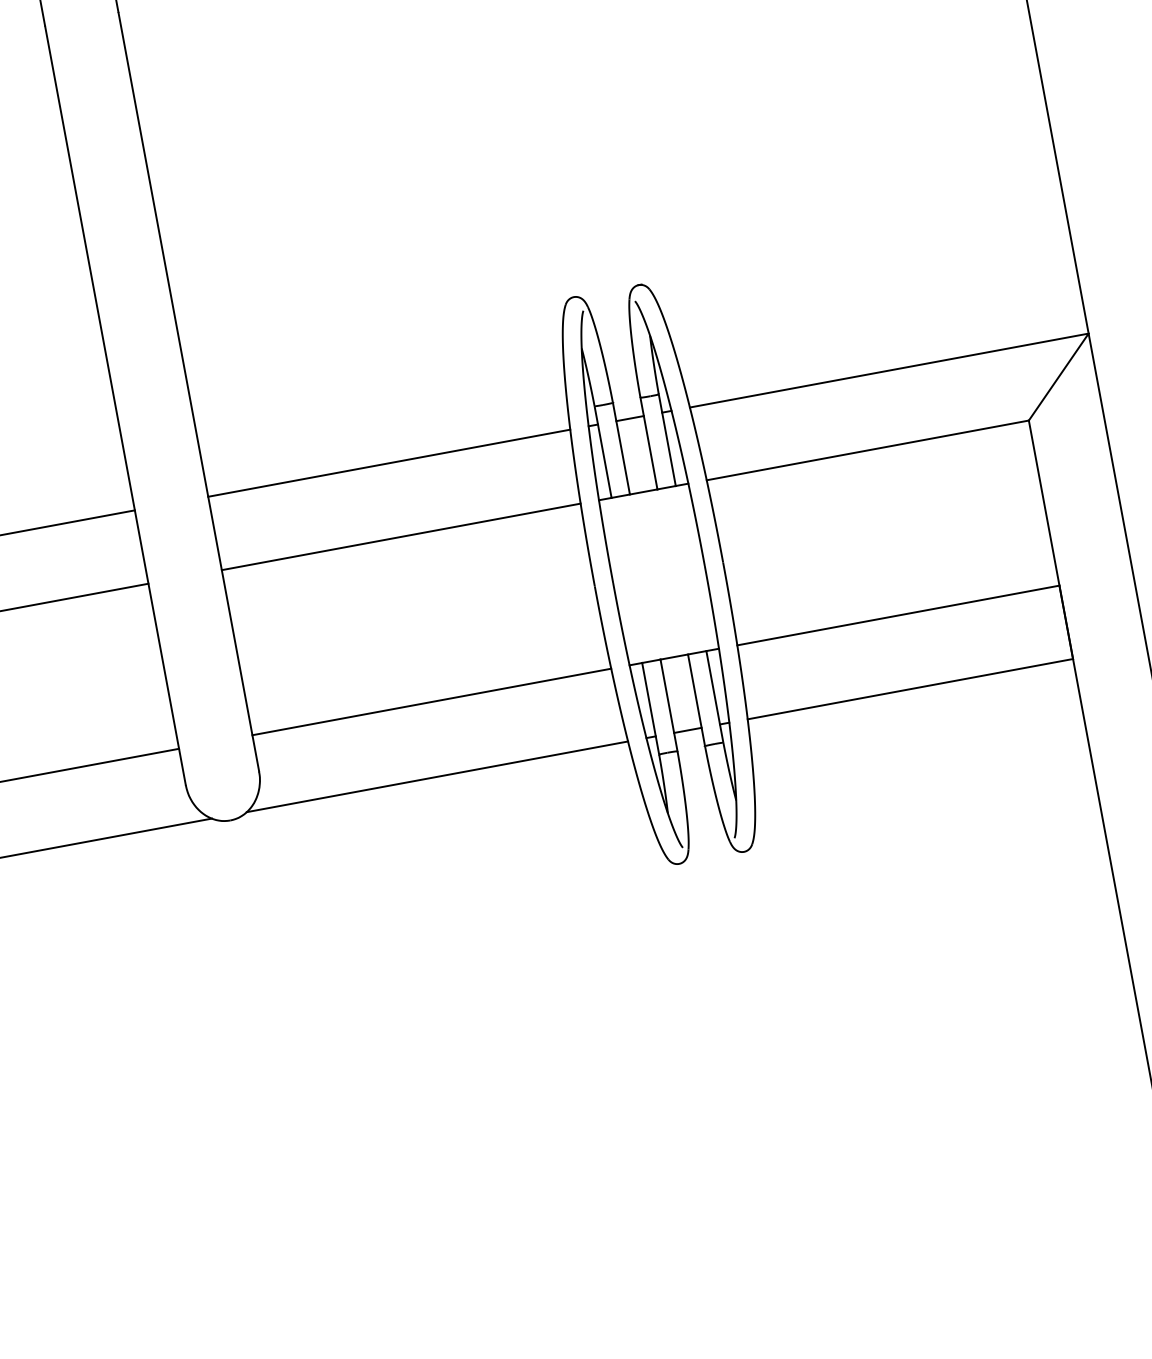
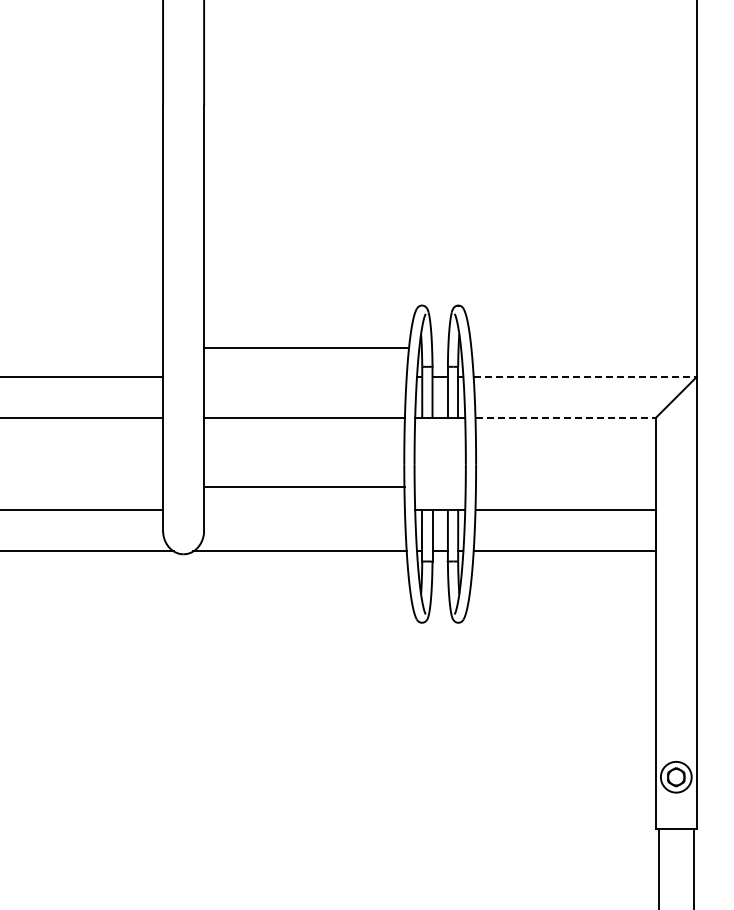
line: (889, 369) -> (585, 376), solid -> dashed
line: (869, 449) -> (566, 417), solid -> dashed
line: (389, 462) -> (305, 347), moved
line: (431, 702) -> (304, 487), moved

